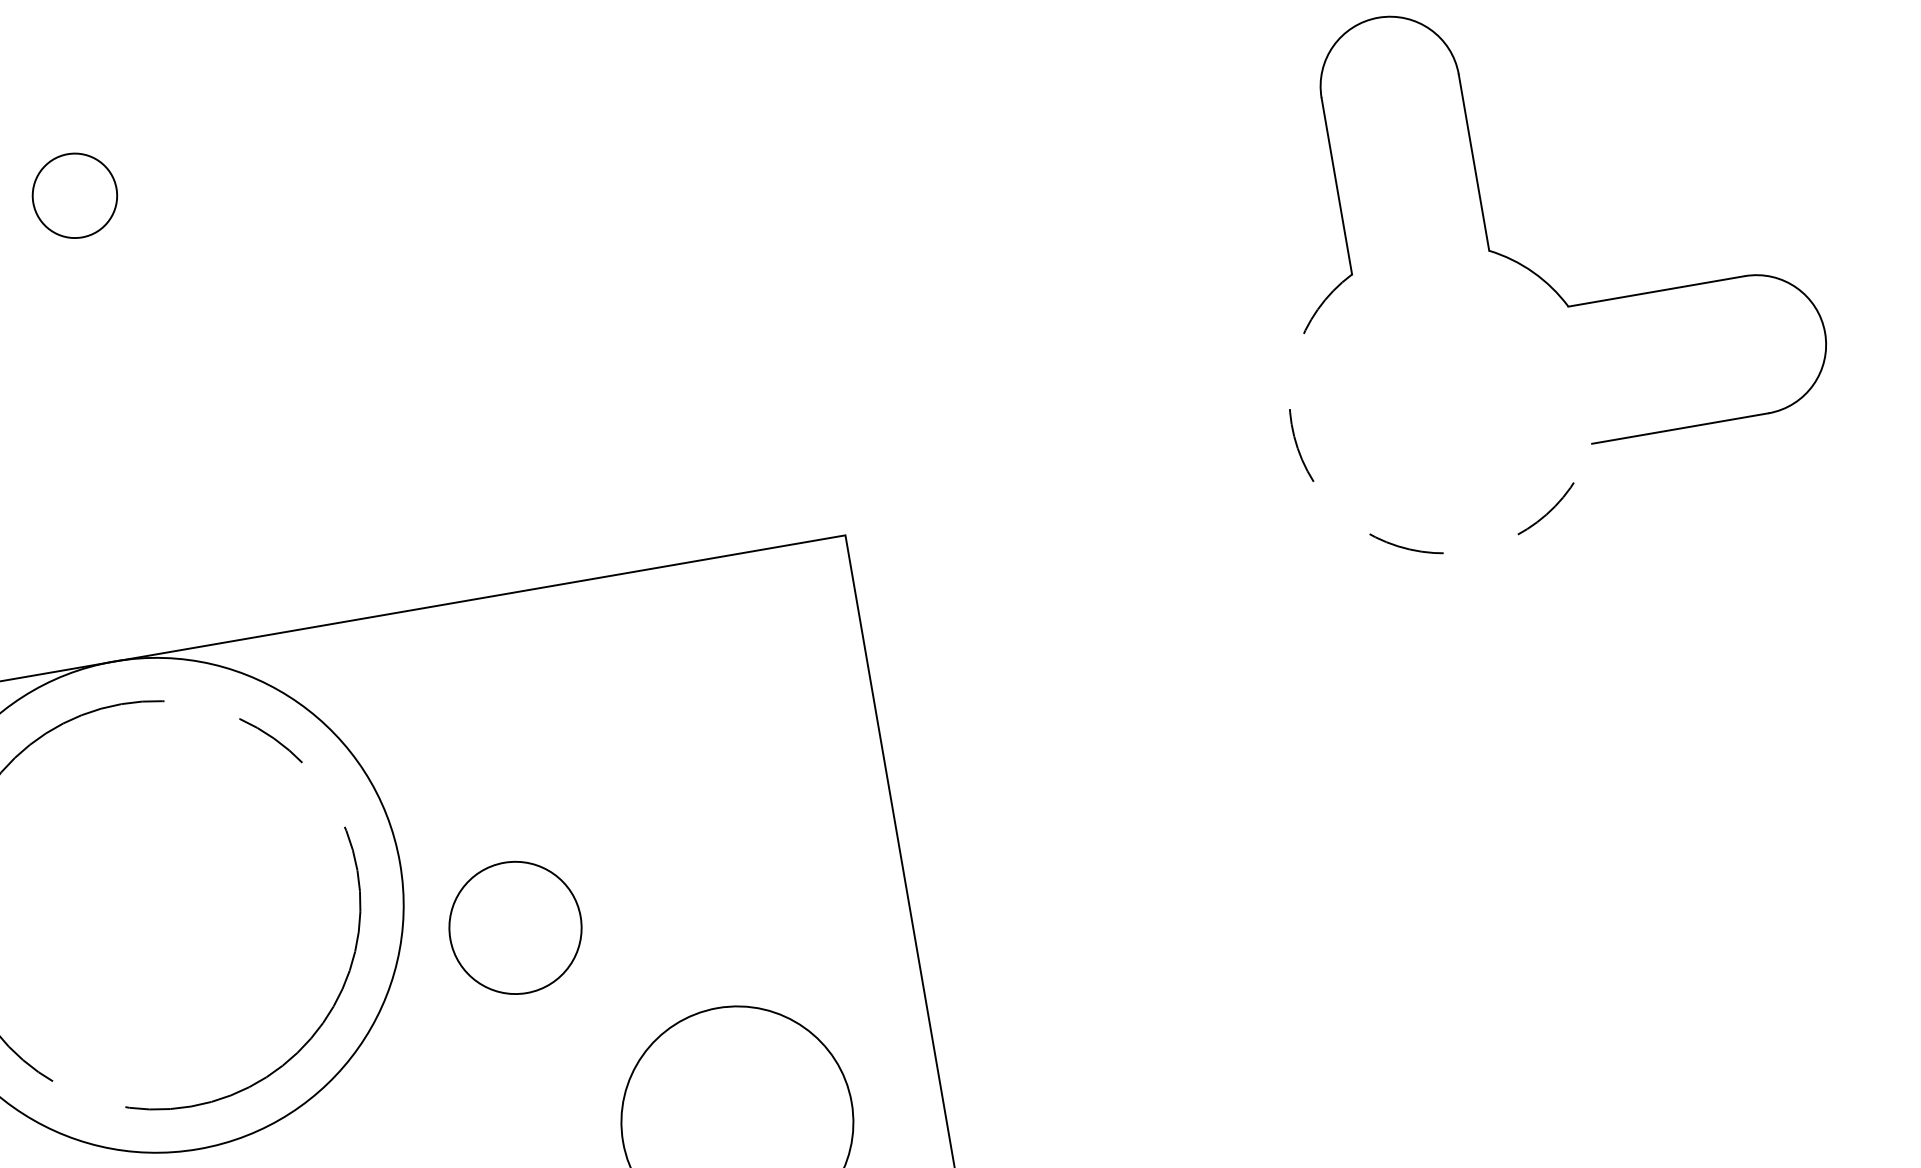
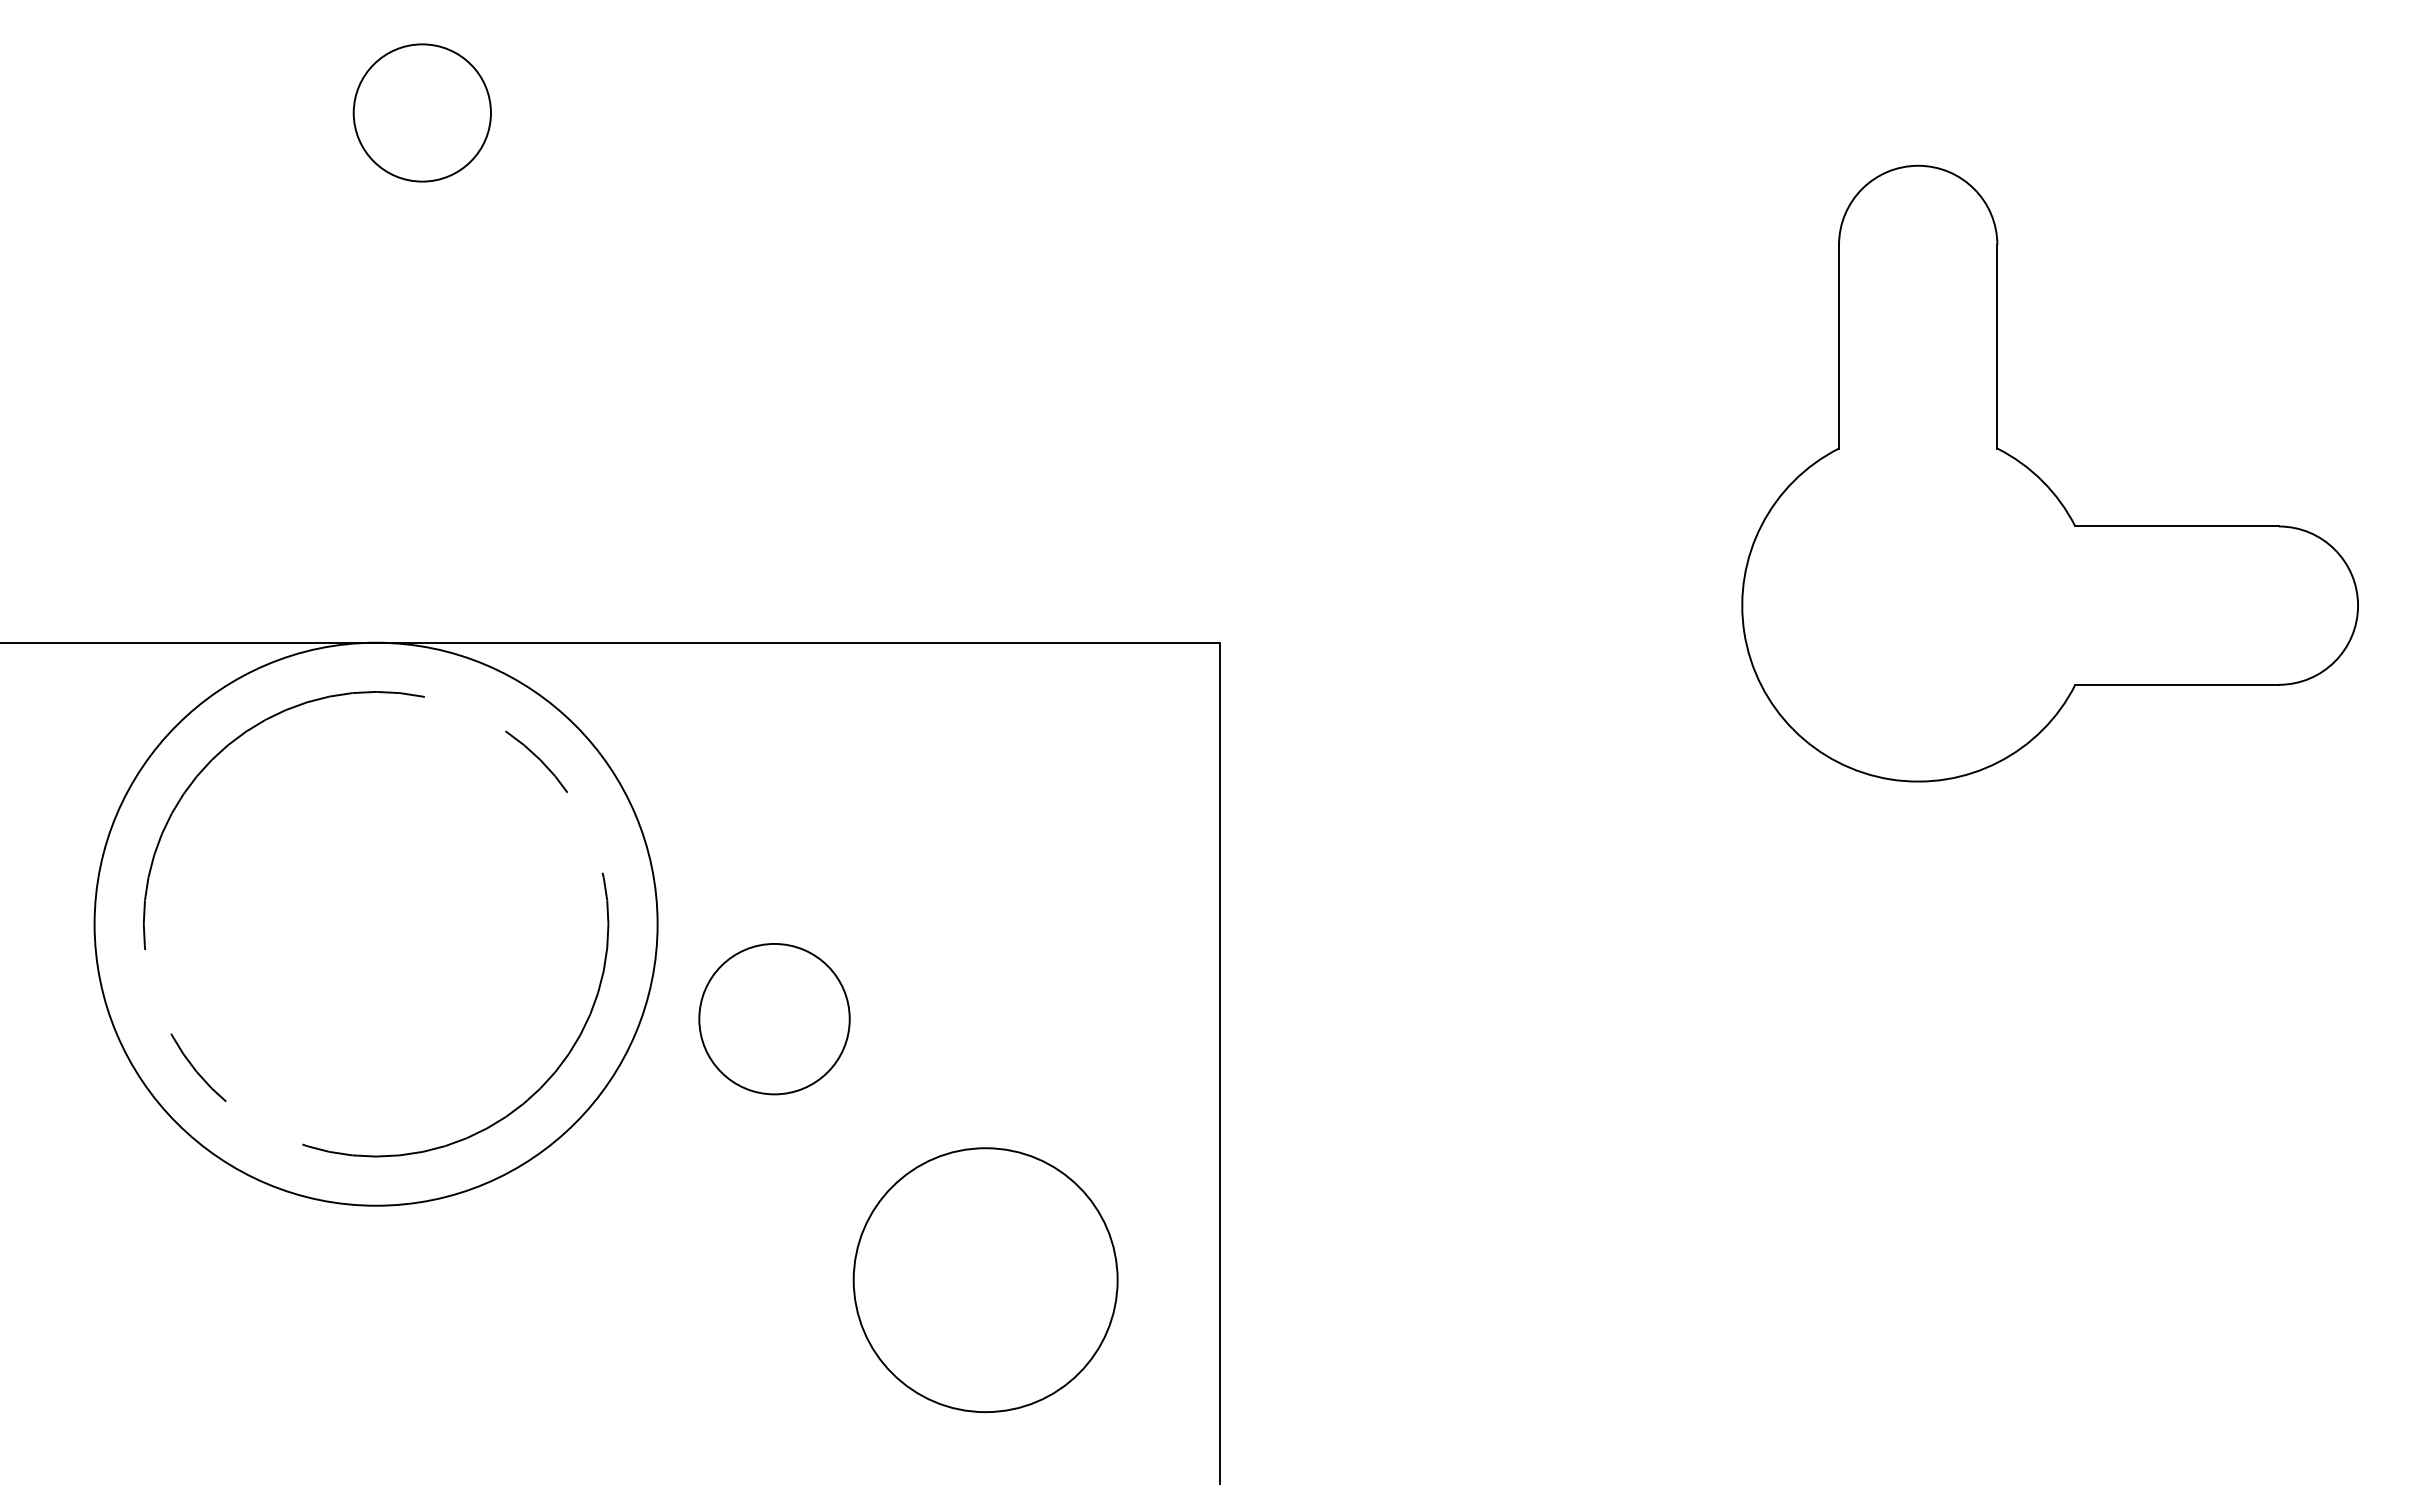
circle: (74, 195) -> (421, 112), size x1.43
arc: (1354, 525) -> (1793, 730), dashed -> solid

